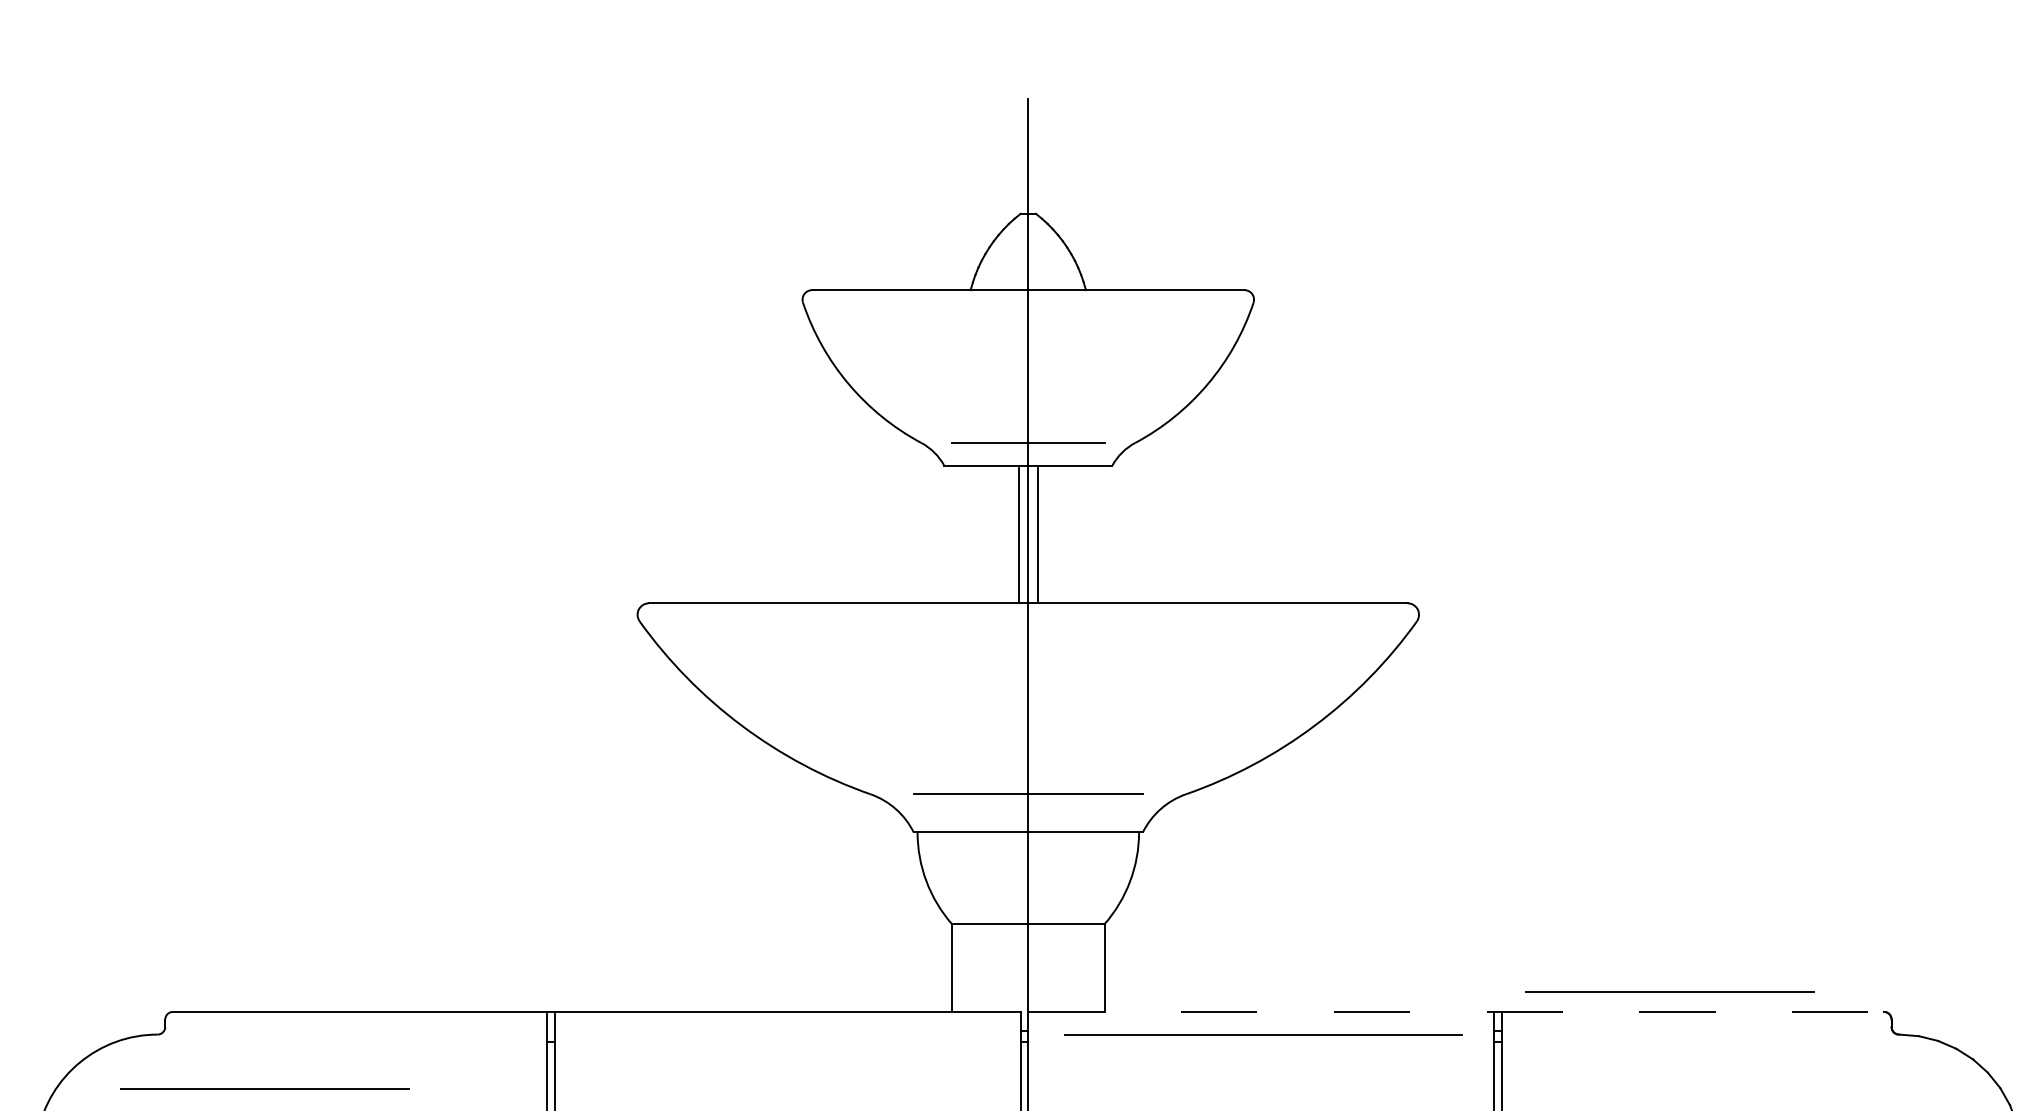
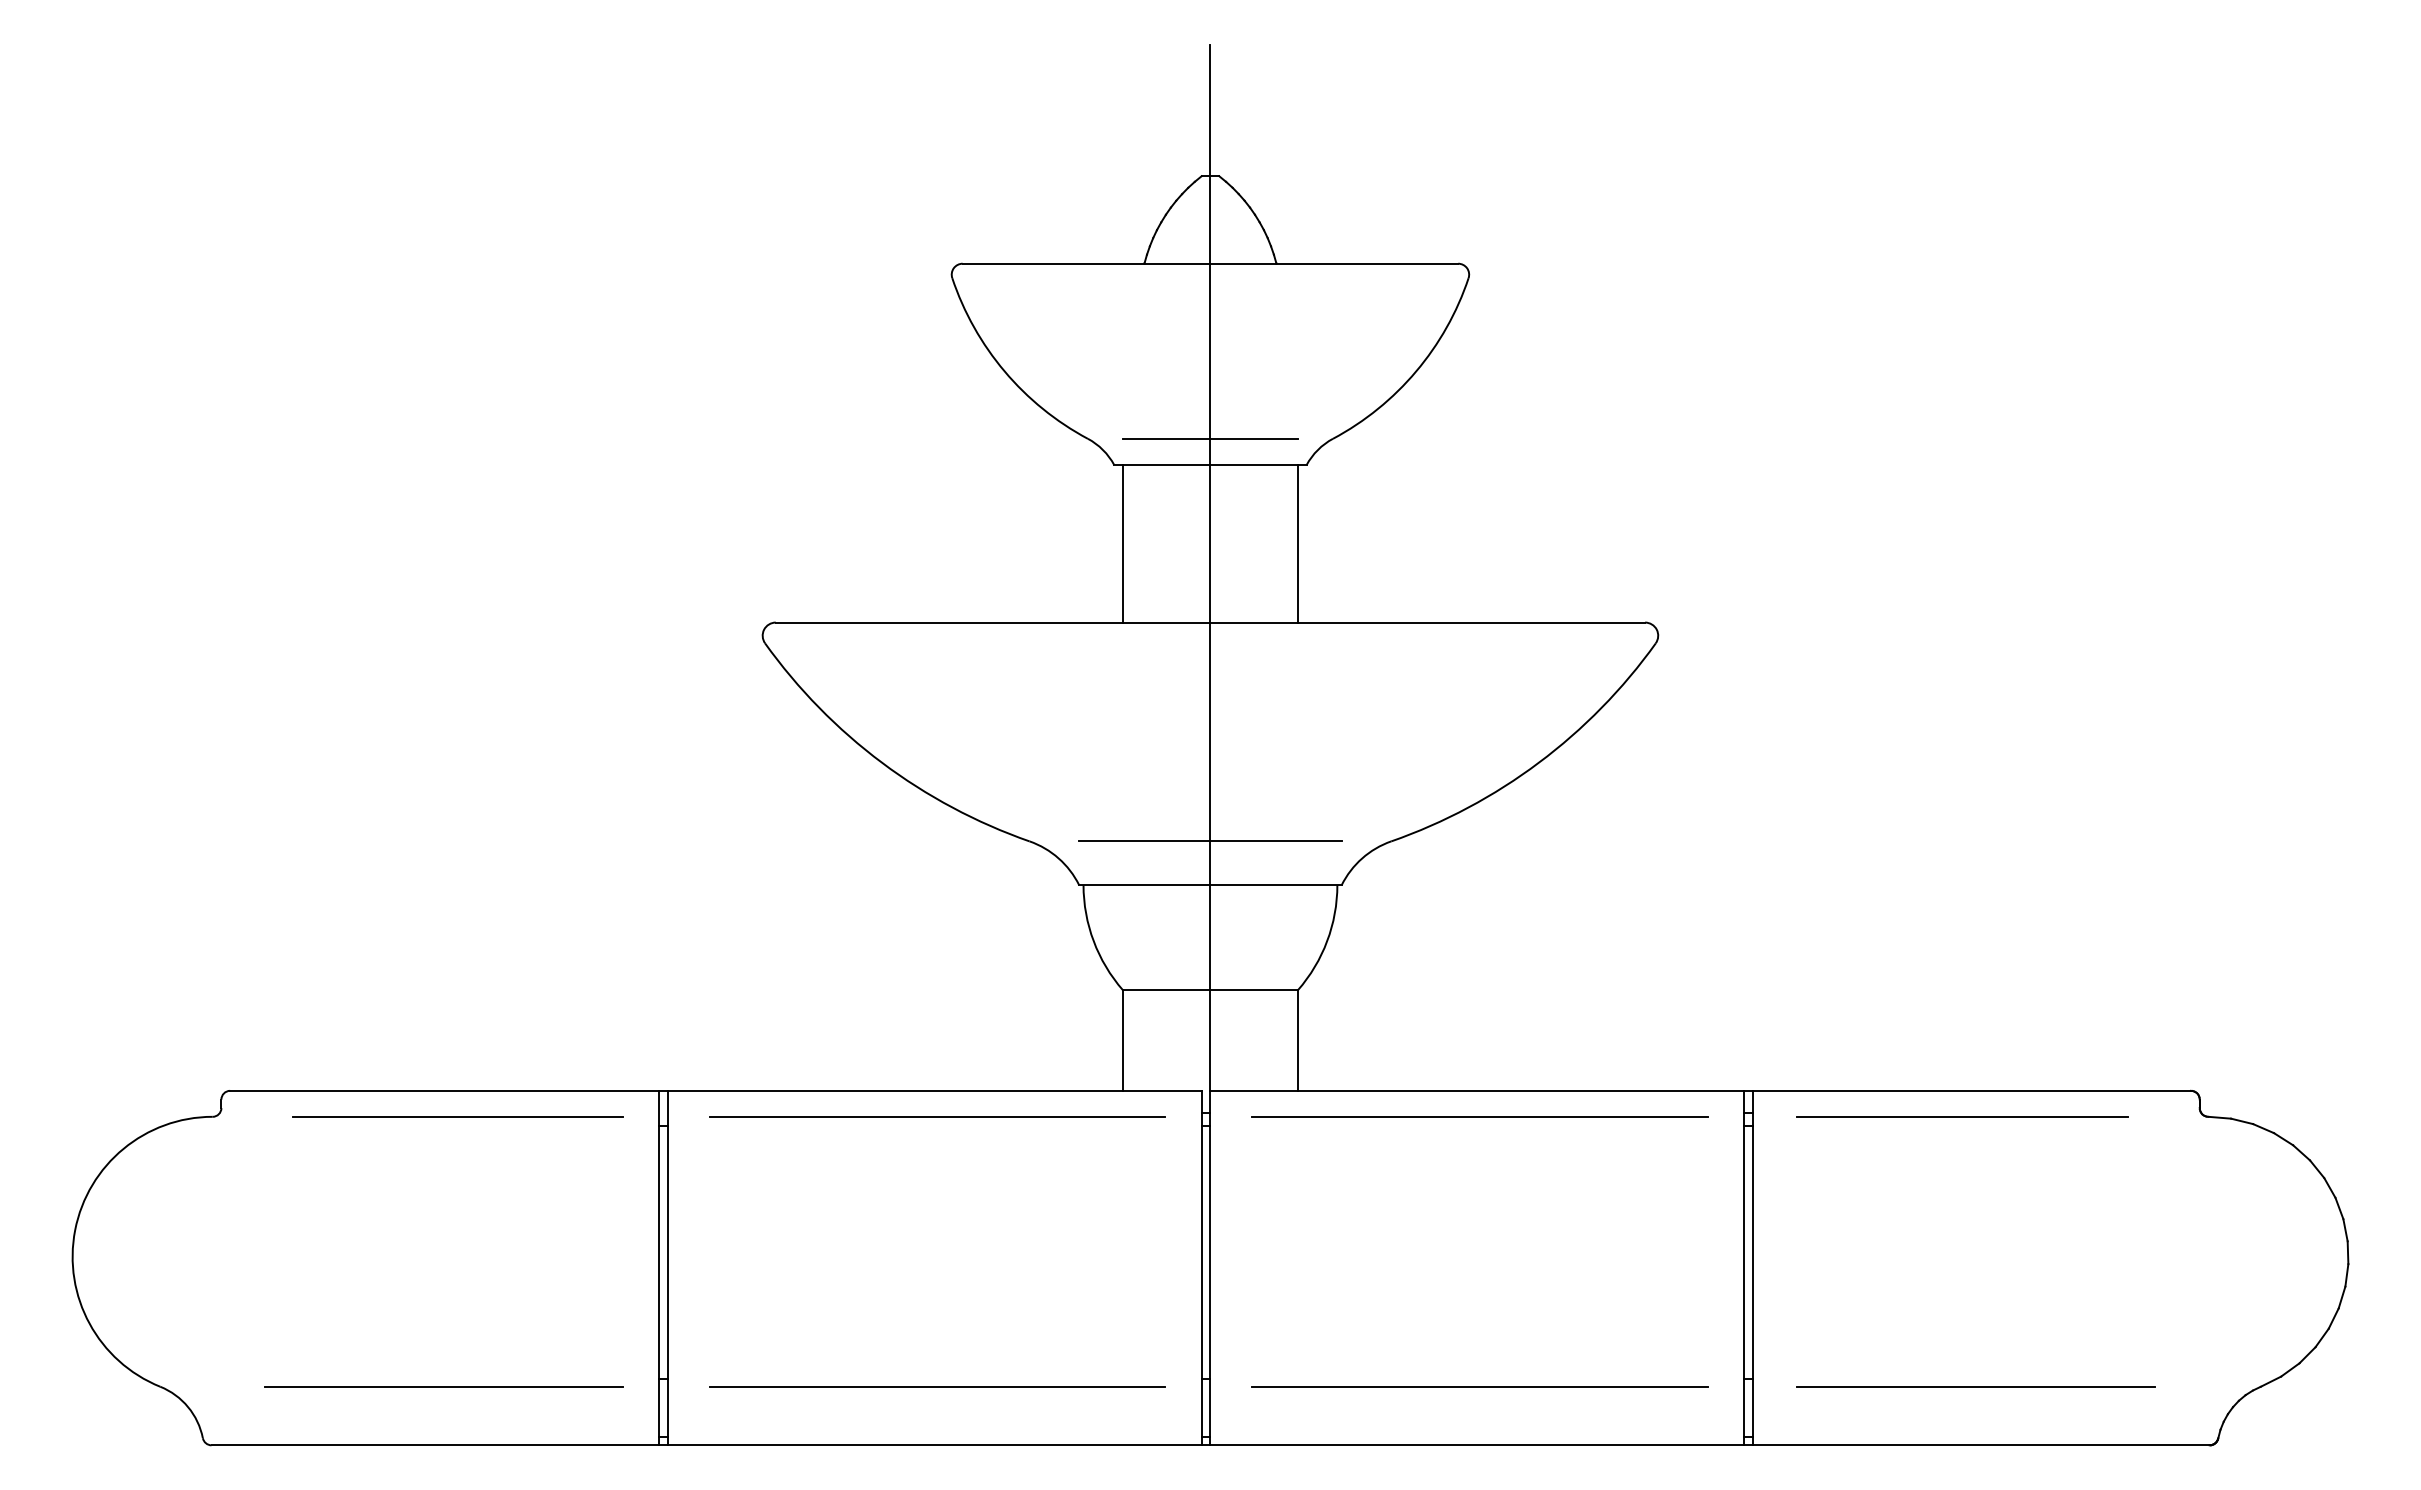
line: (1018, 534) -> (1122, 543), moved
line: (1037, 534) -> (1297, 543), moved
line: (1669, 991) -> (1962, 1116), moved
line: (1456, 1011) -> (1701, 1090), dashed -> solid
line: (790, 1034) -> (937, 1116), added
line: (264, 1088) -> (457, 1116), moved

